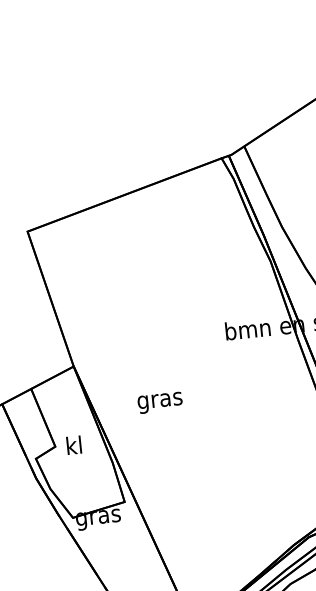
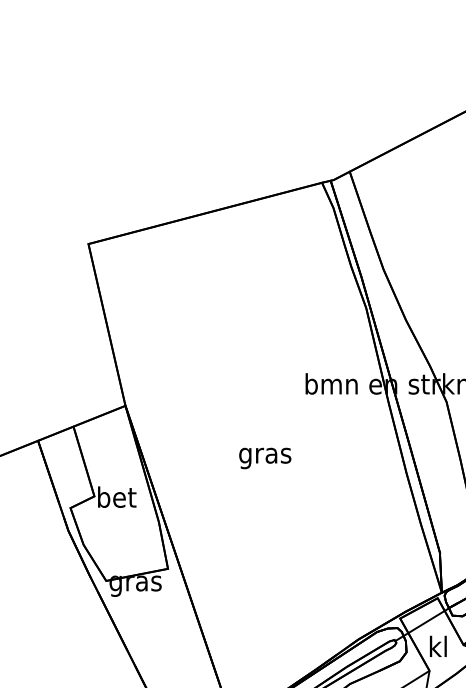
text: (160, 402) -> (265, 458), moved
text: (75, 444) -> (117, 496), kl -> bet

